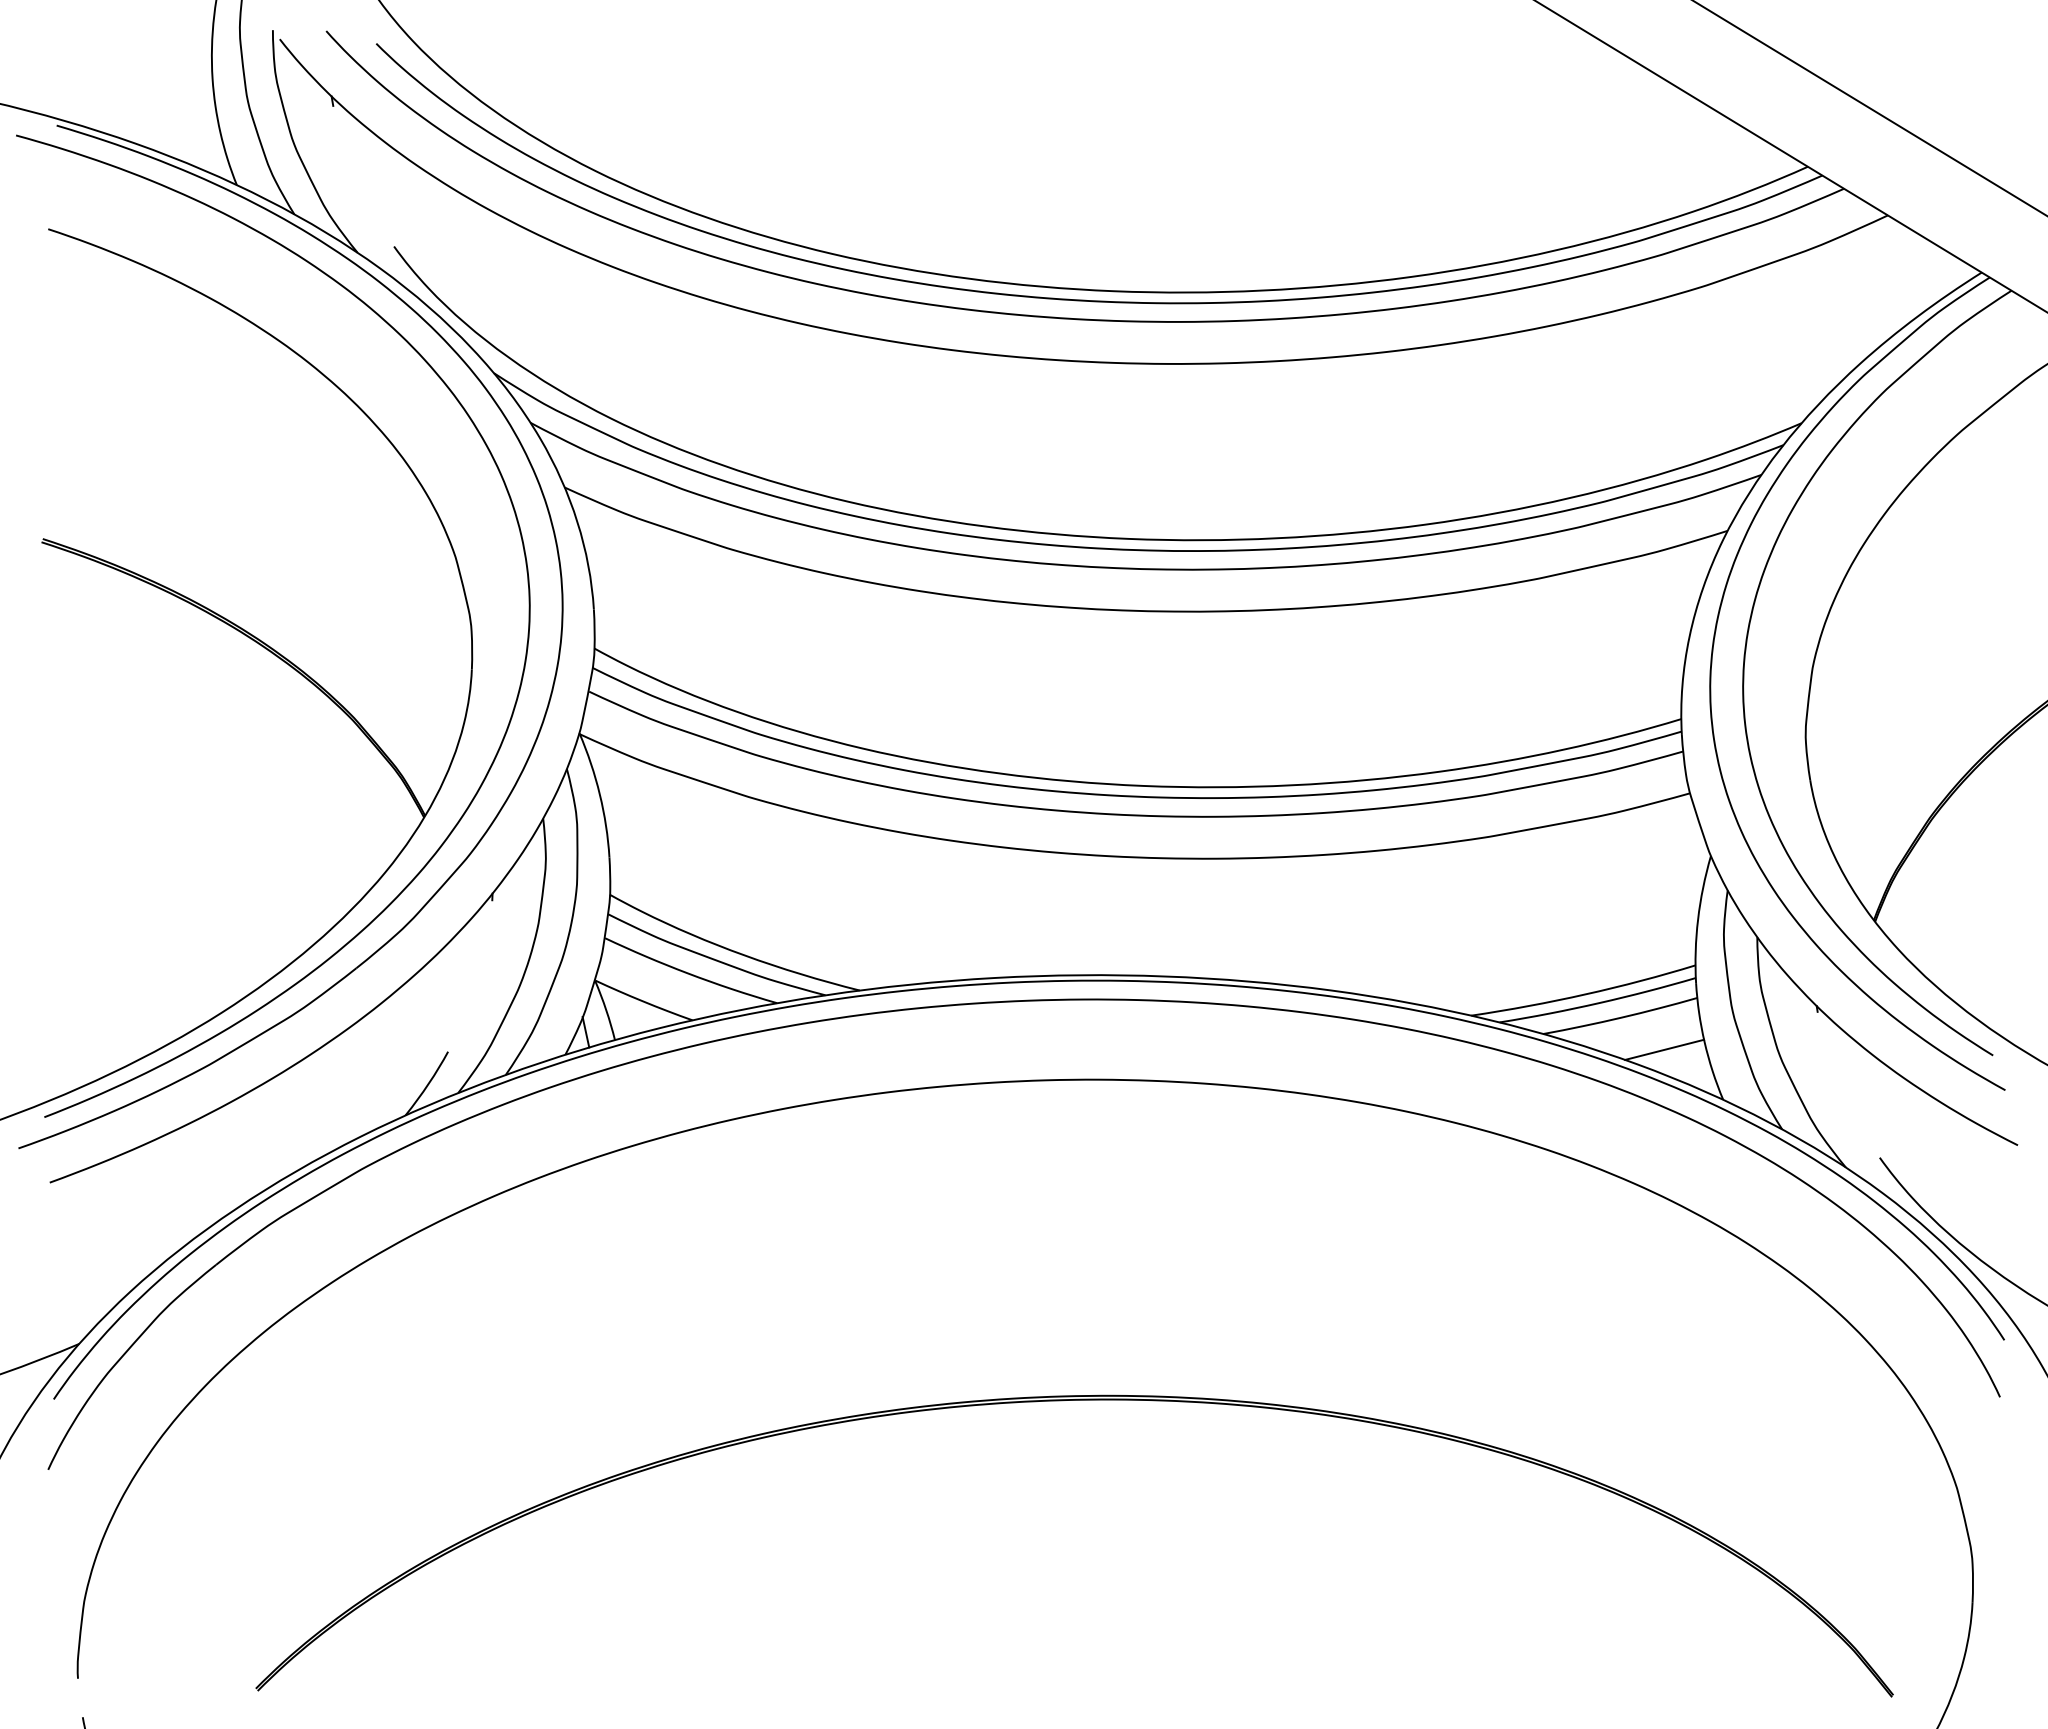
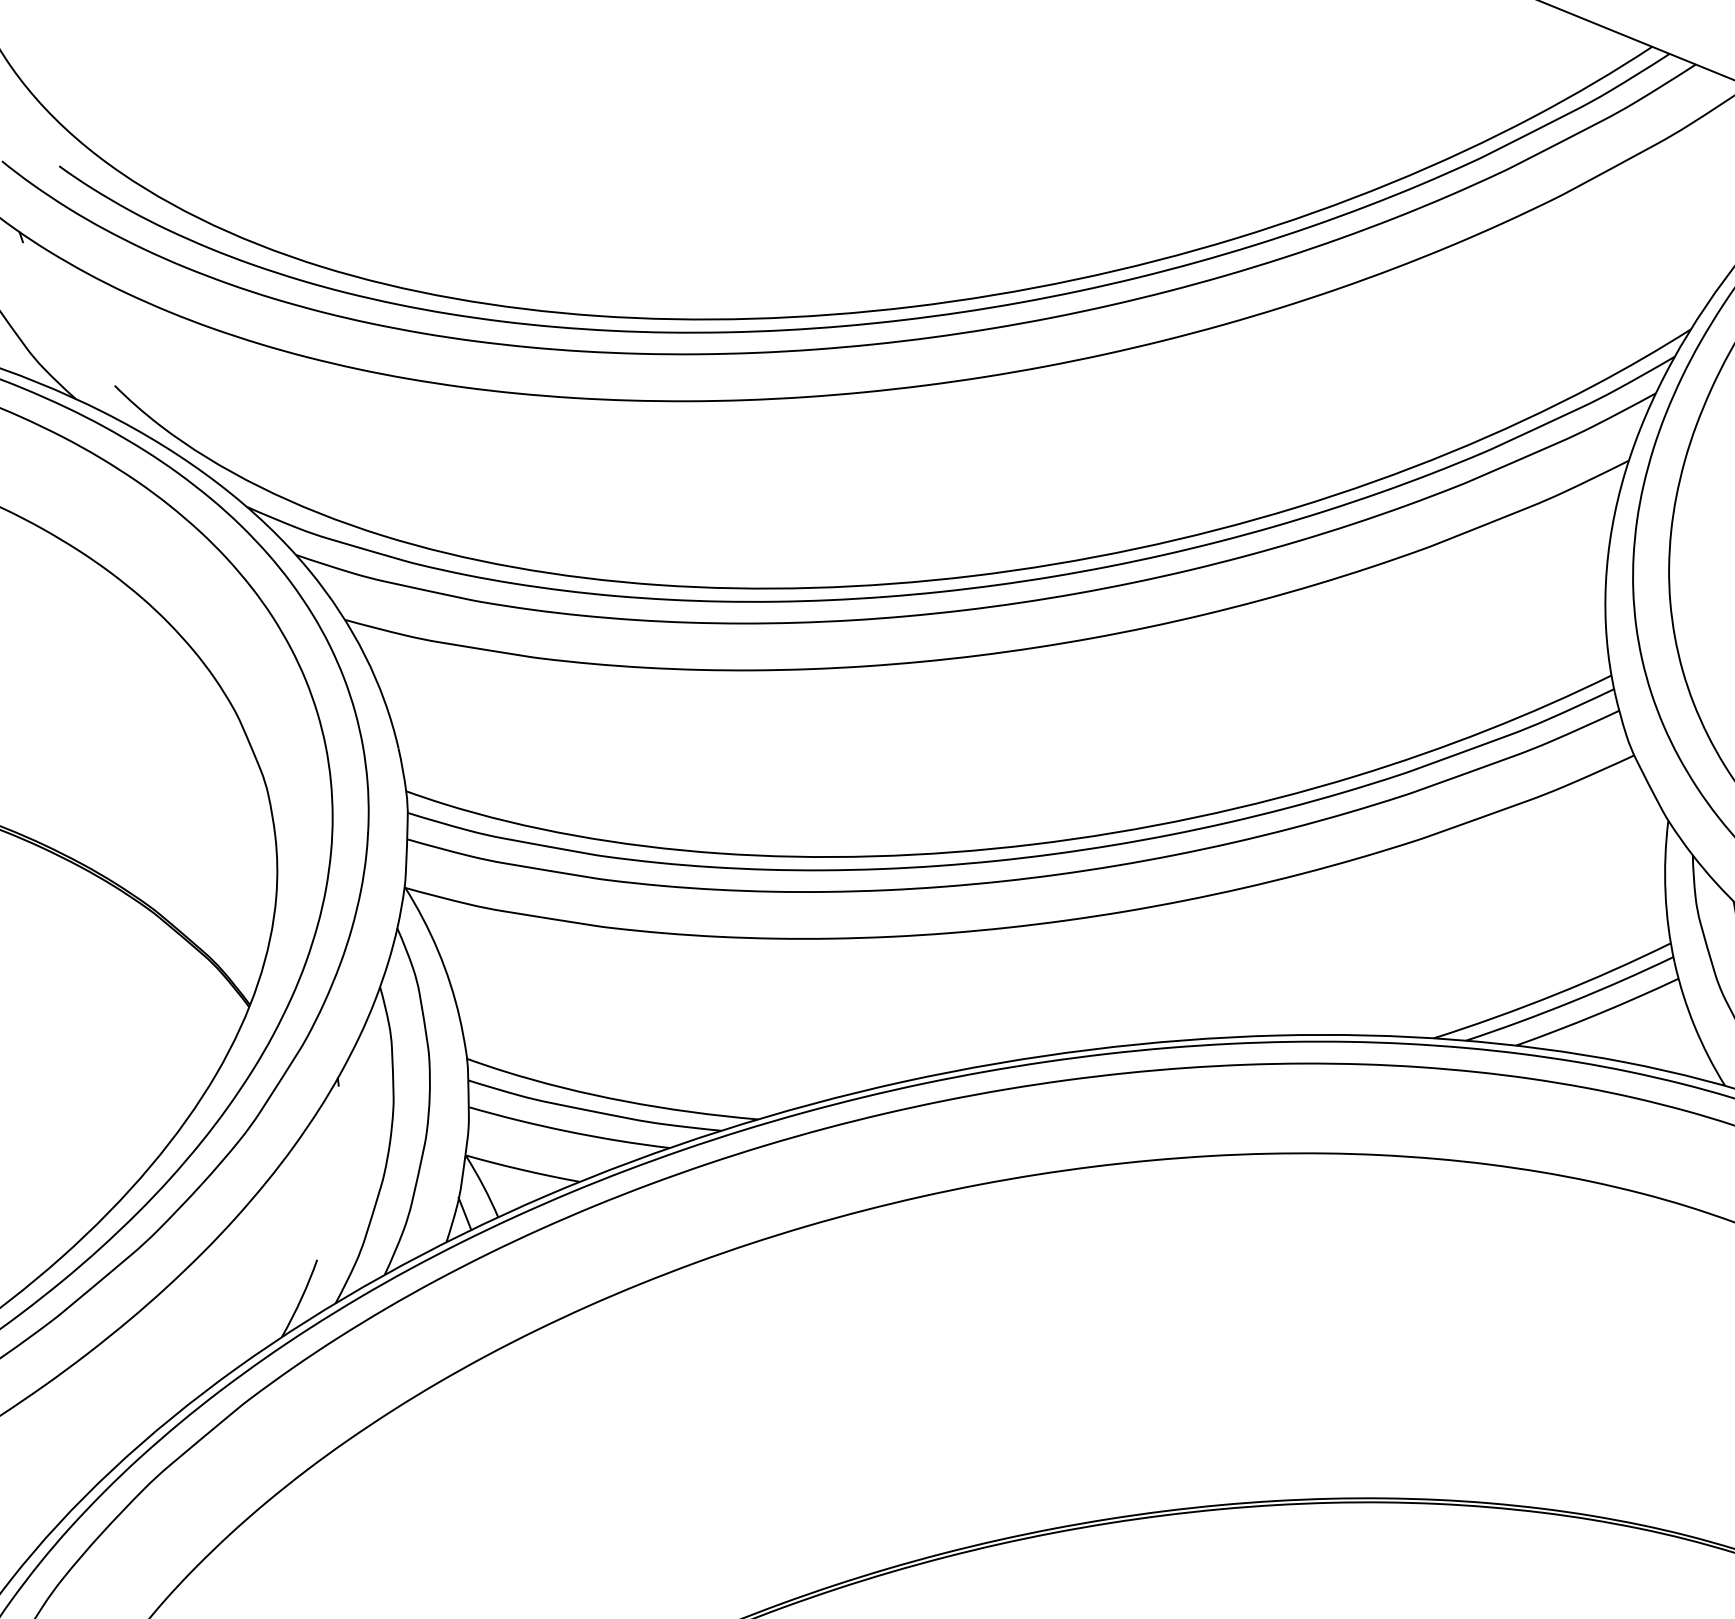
line: (1664, 1049) -> (1651, 1041), removed

